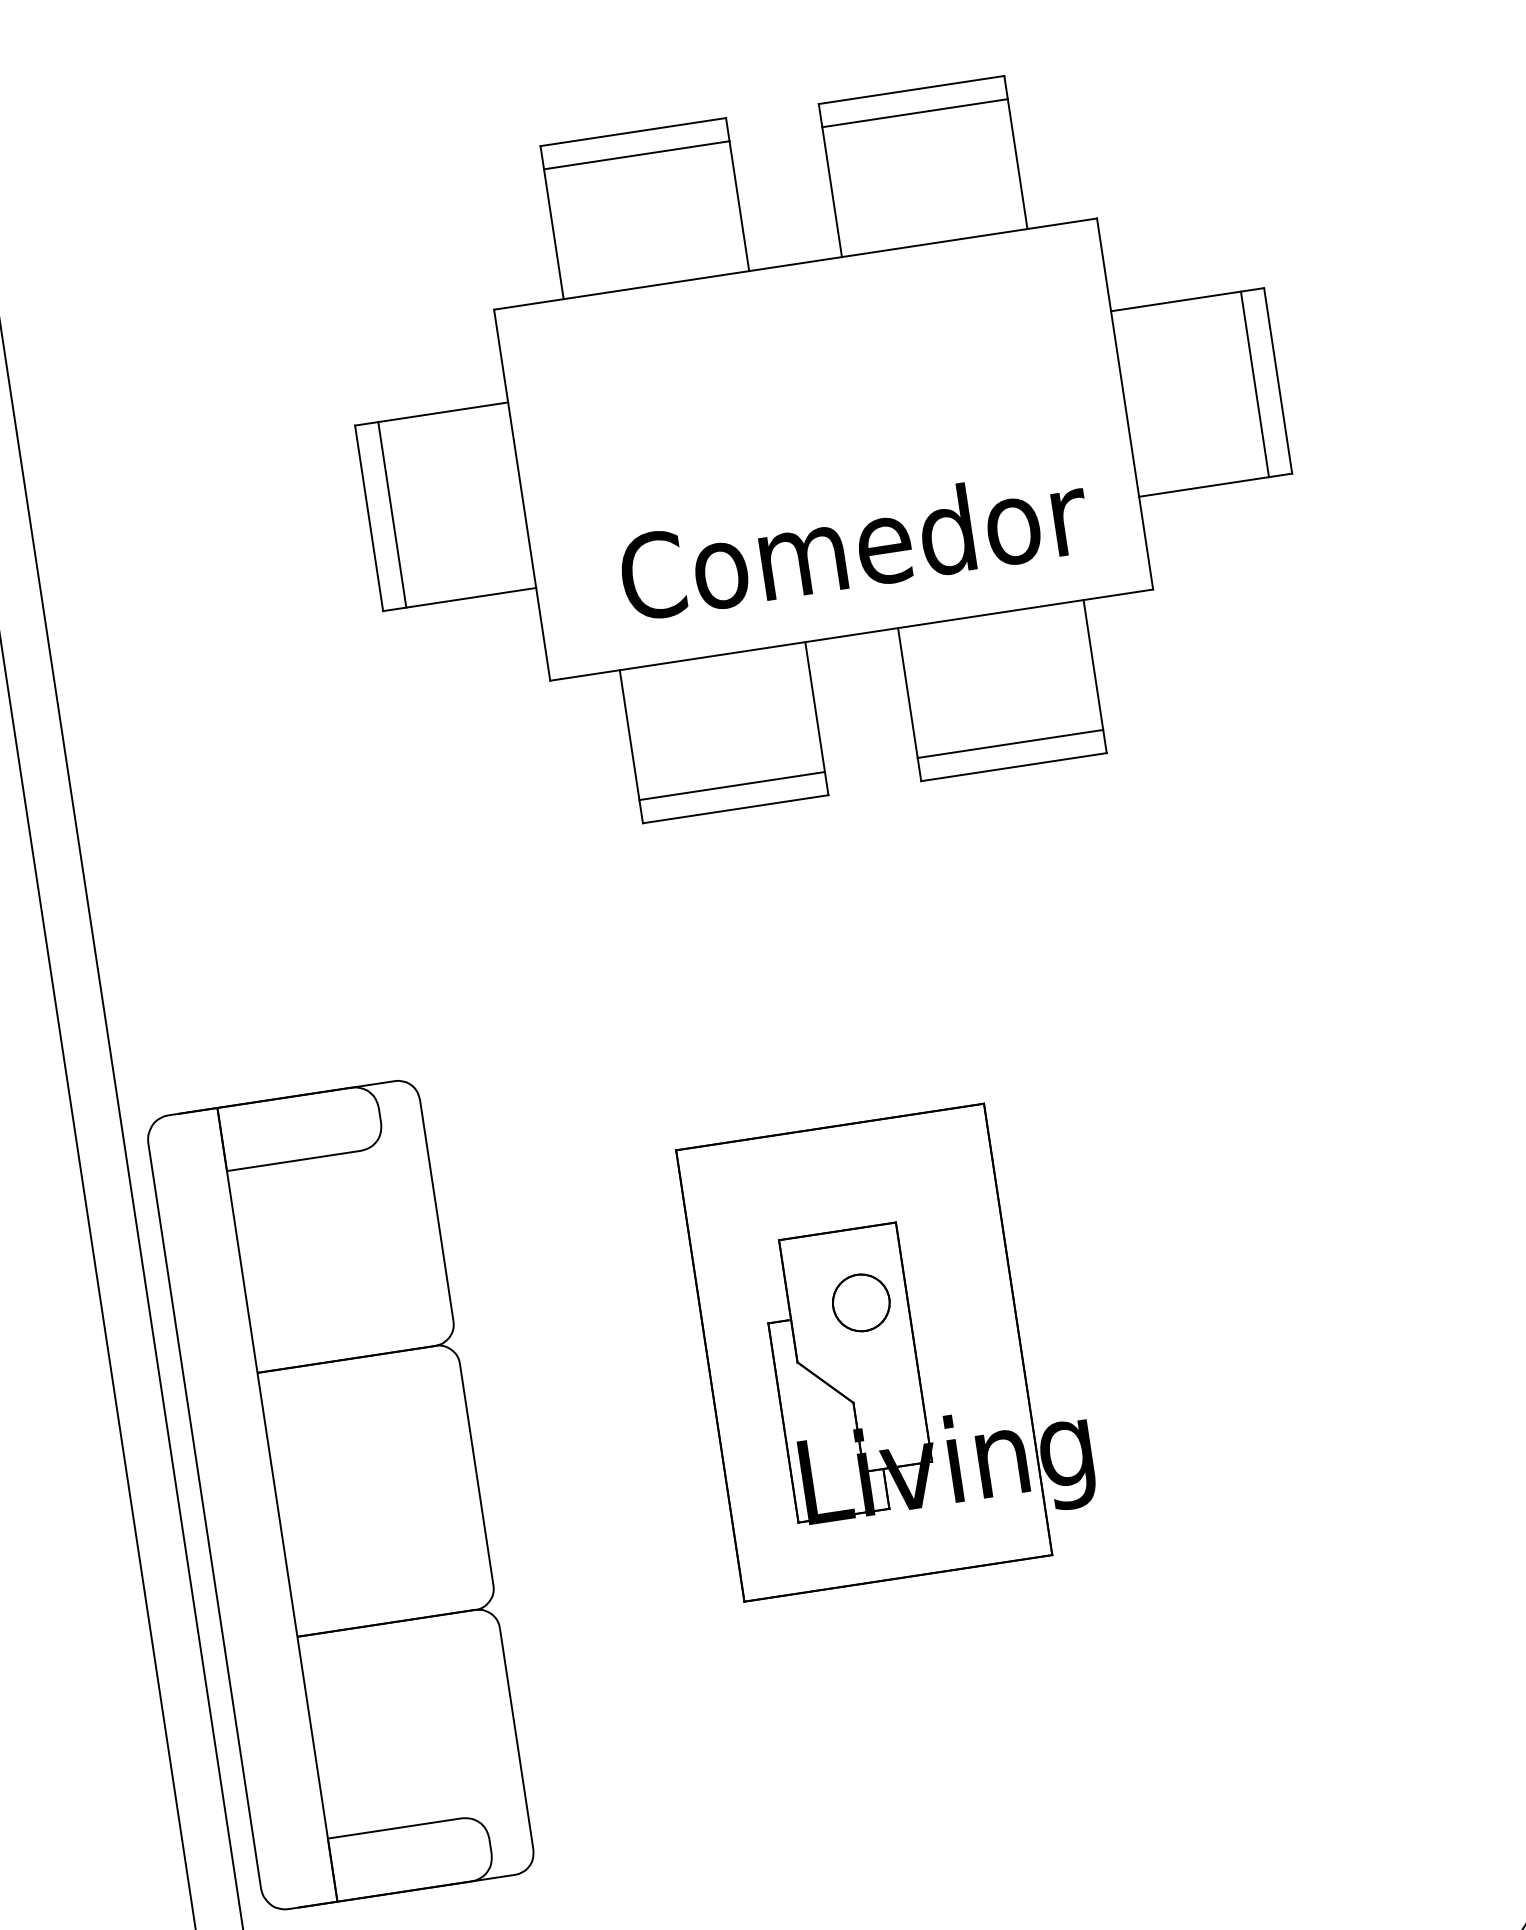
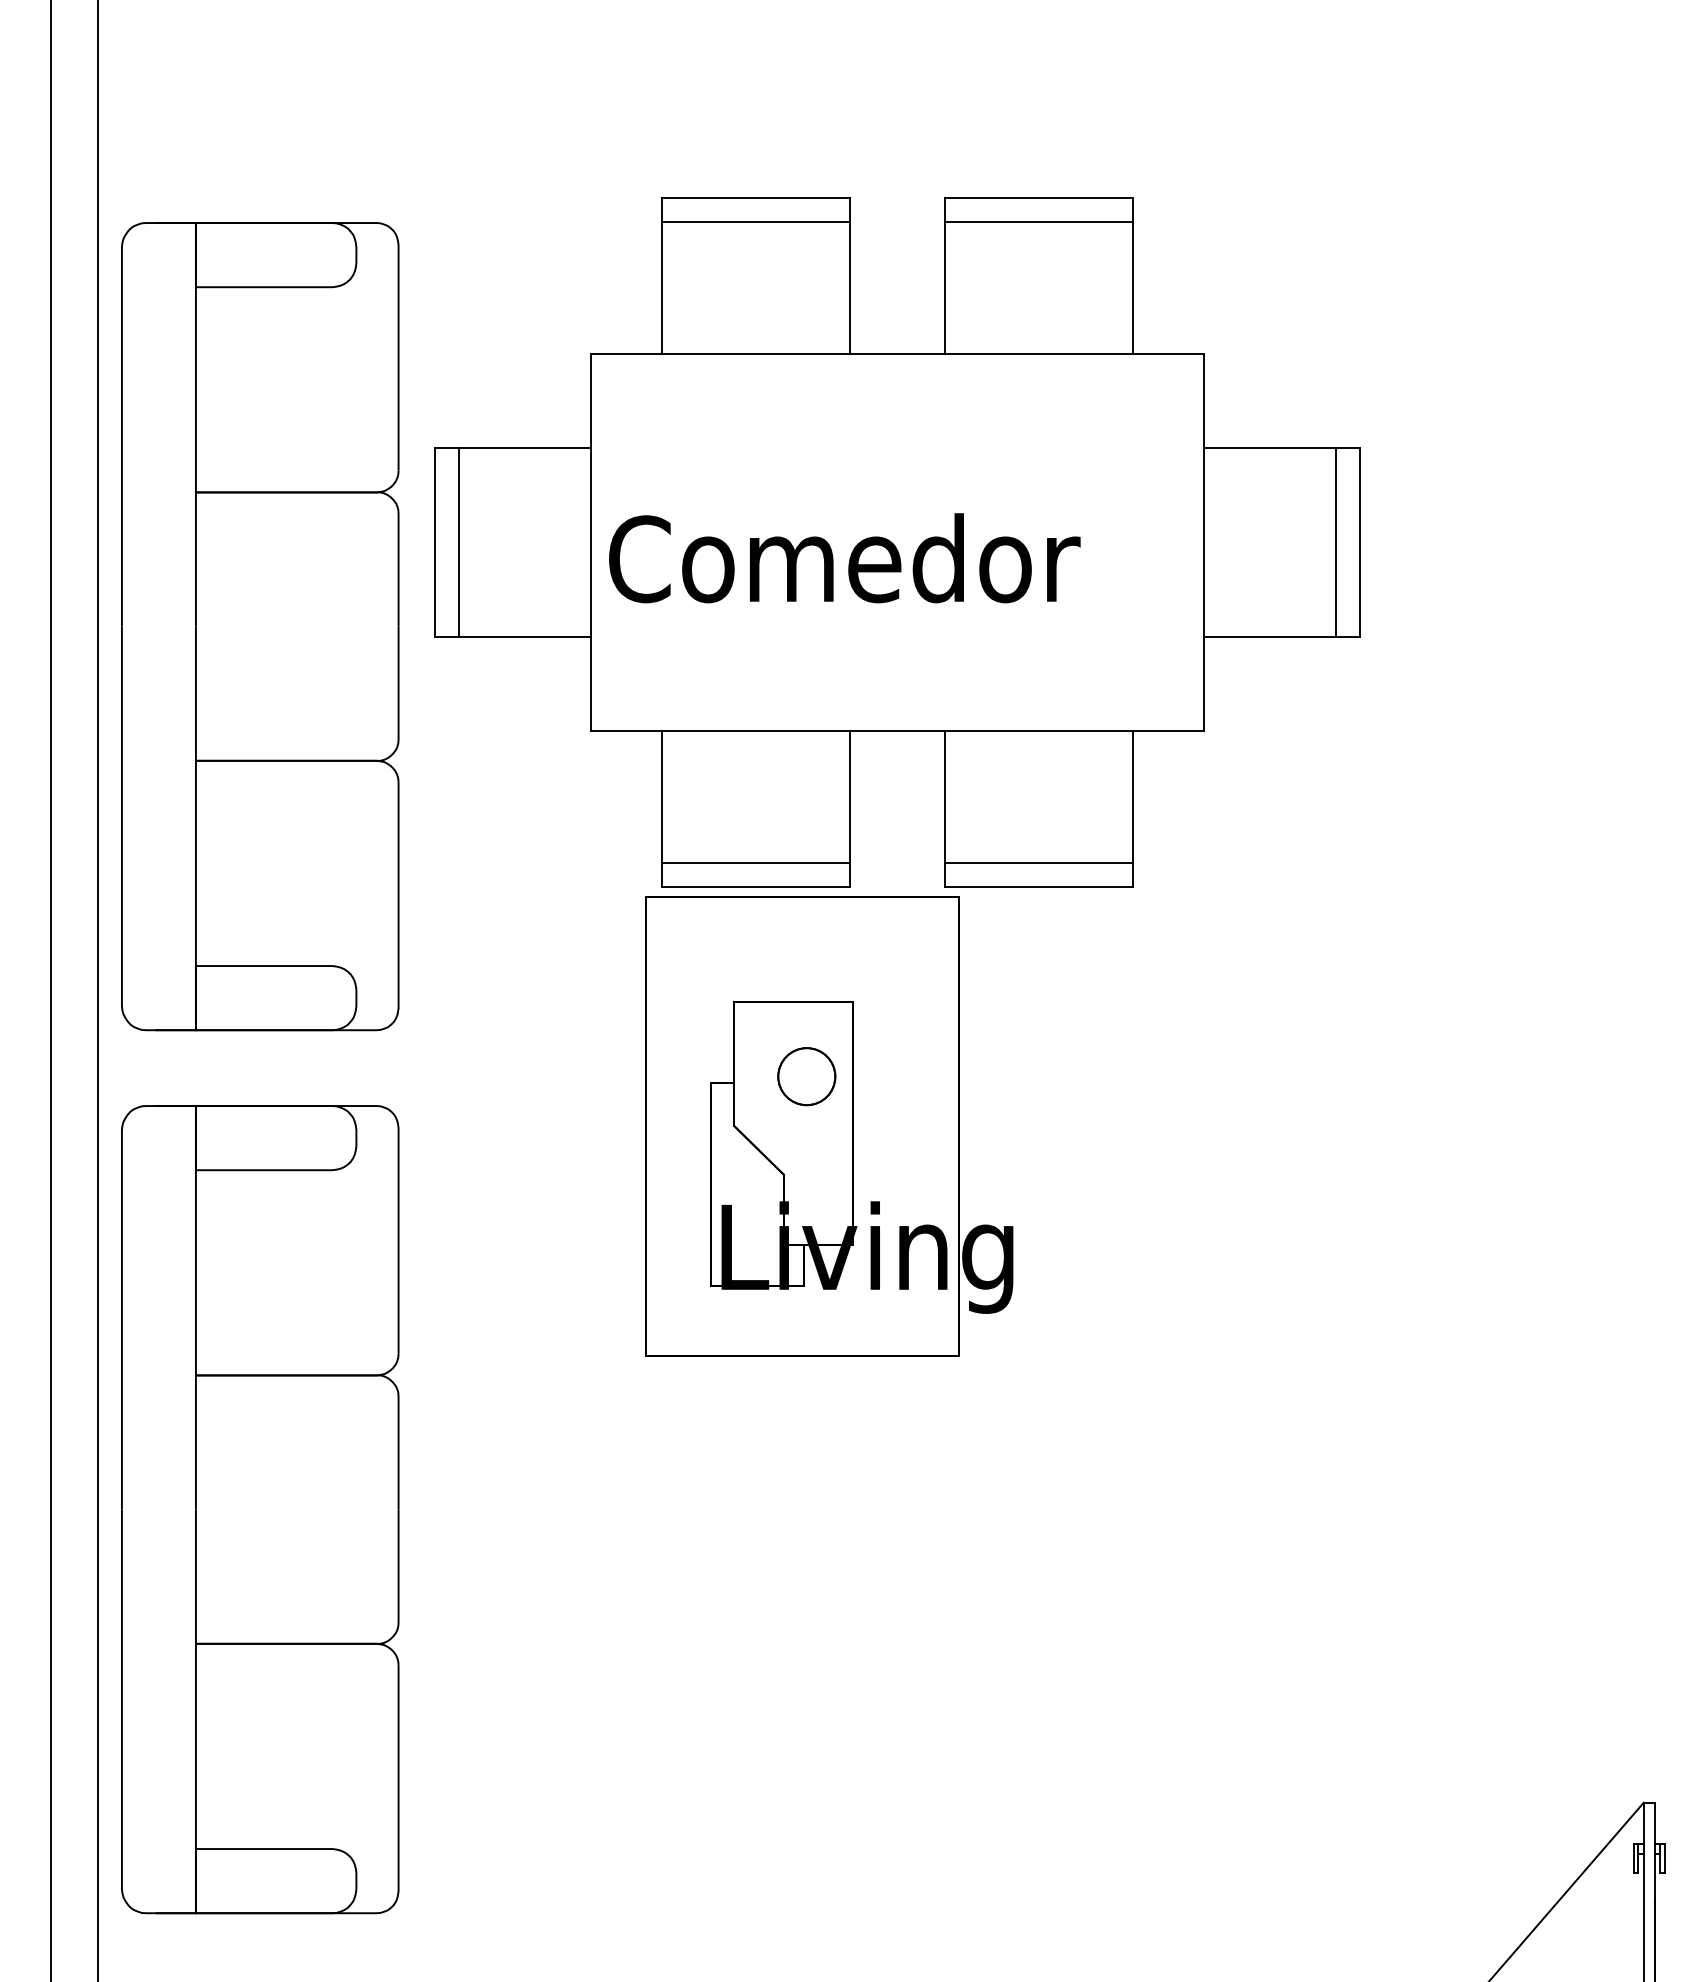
text: (853, 544) -> (844, 558), moved
part: (209, 626) -> (260, 626), added
part: (891, 1348) -> (829, 1126), moved

